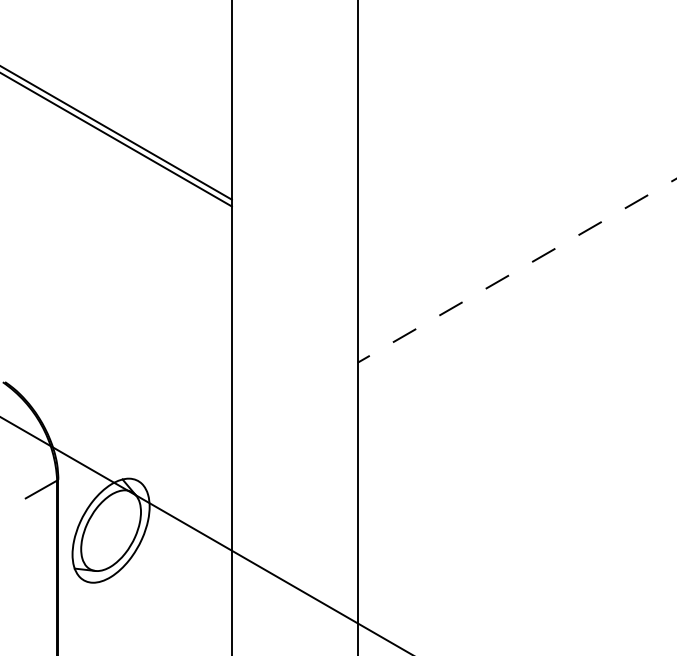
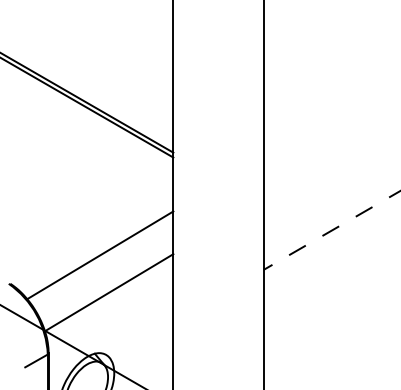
line: (129, 342) -> (99, 255), added
line: (142, 394) -> (109, 292), added

